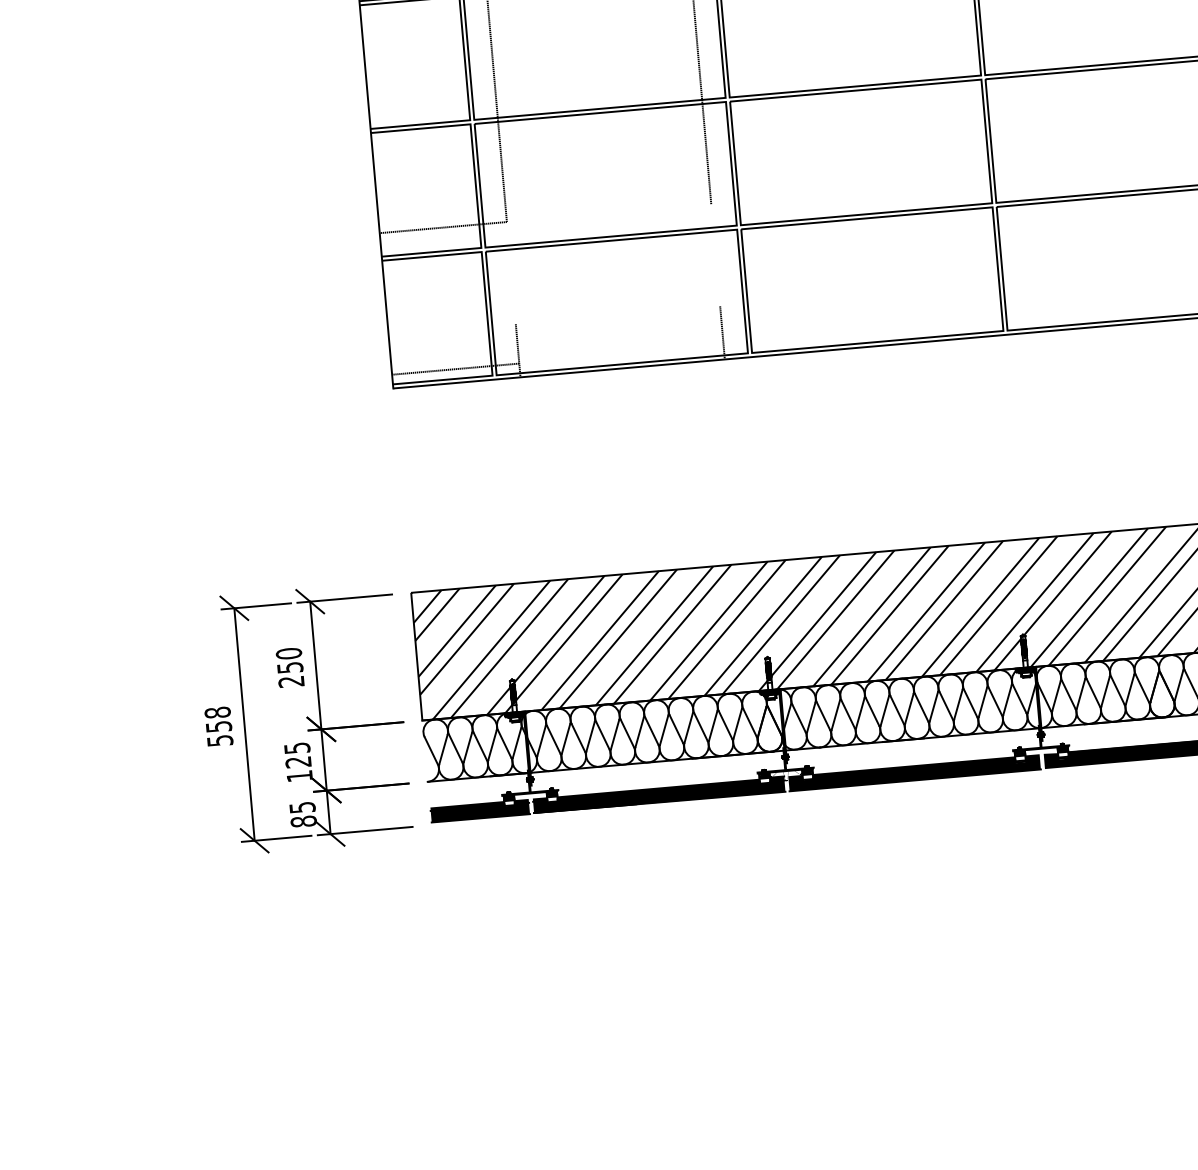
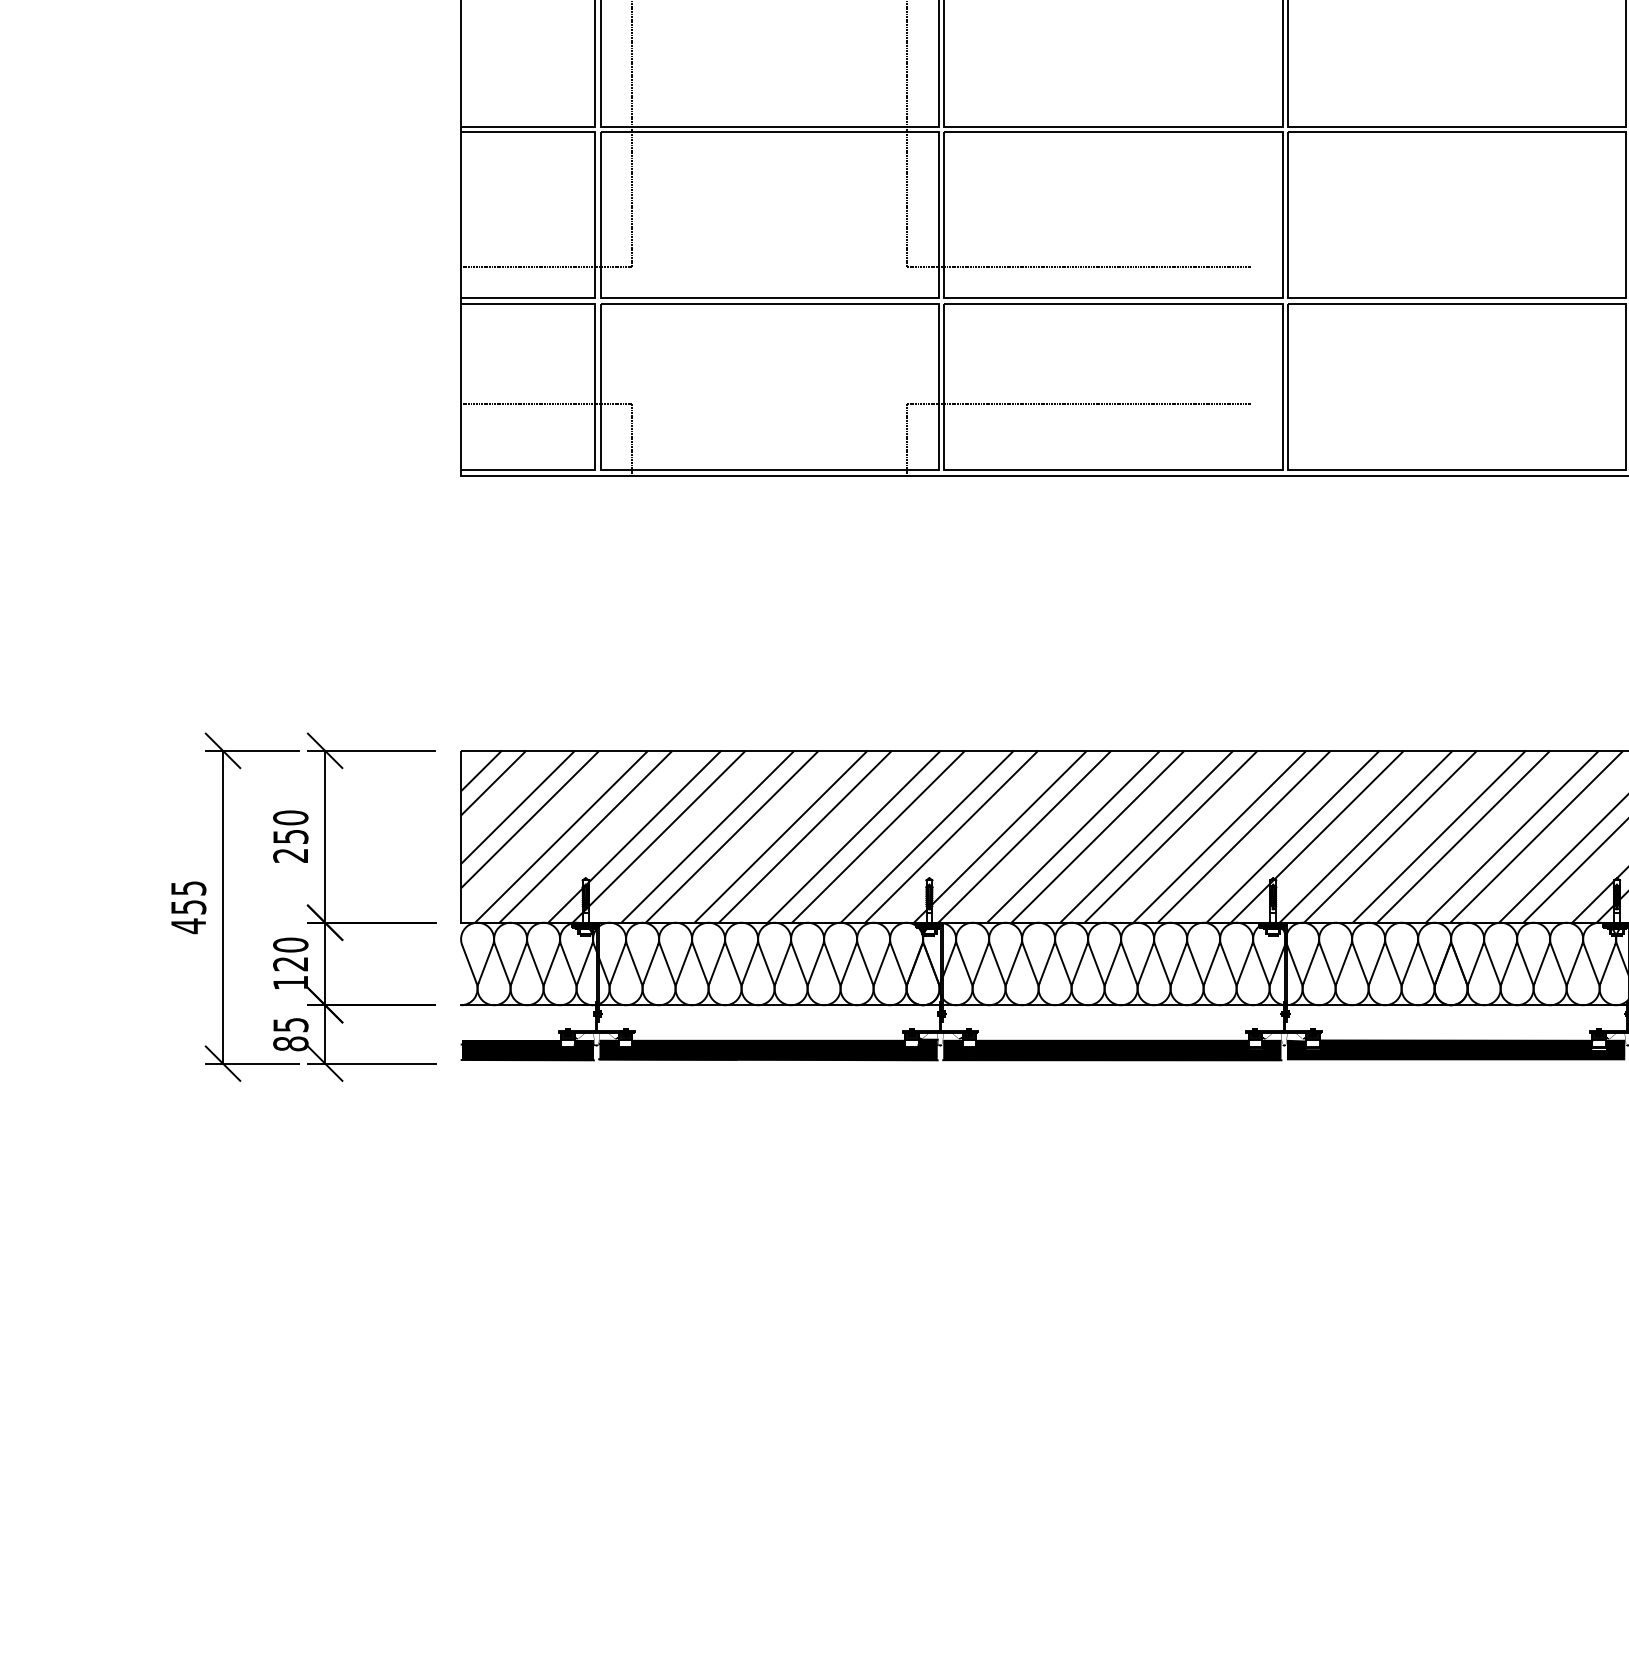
line: (838, 192) -> (1078, 266), added
line: (847, 295) -> (1078, 404), added
line: (455, 369) -> (546, 404), moved
text: (218, 726) -> (188, 907), 558 -> 455
text: (297, 747) -> (290, 944), 125 -> 120
fill: (1041, 753) -> (1283, 1039), added
fill: (530, 798) -> (596, 1039), added

